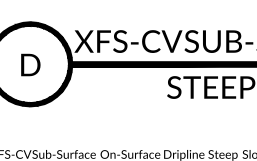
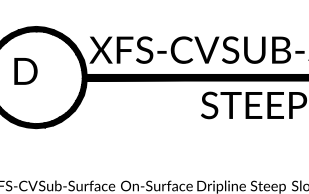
text: (30, 65) -> (25, 71), moved

